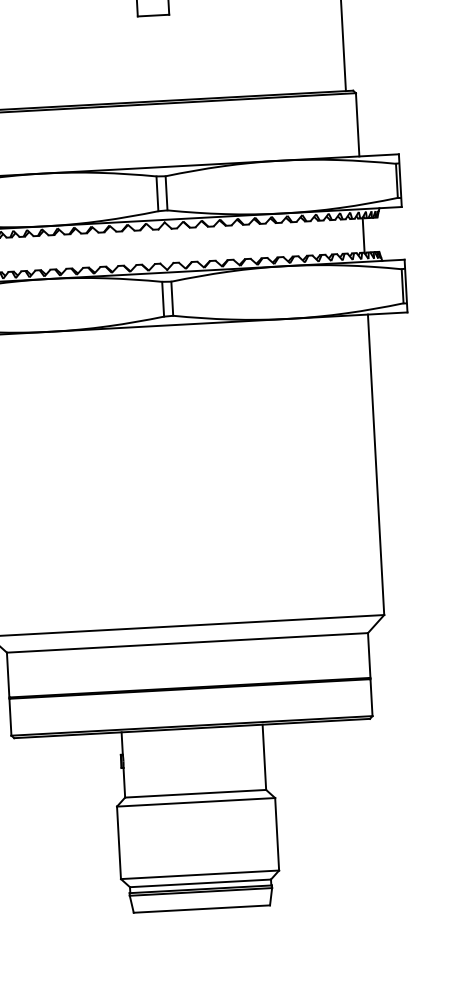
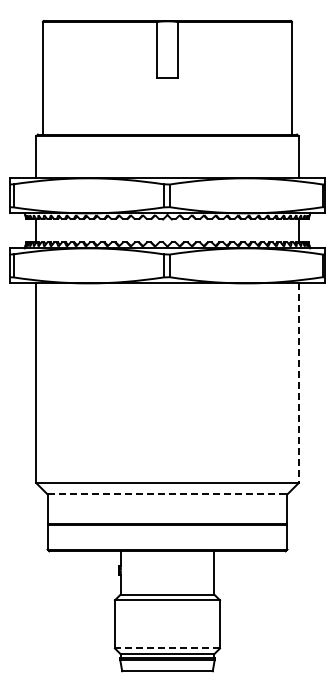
line: (375, 465) -> (298, 383), solid -> dashed
line: (187, 643) -> (167, 494), solid -> dashed
line: (200, 874) -> (167, 648), solid -> dashed

